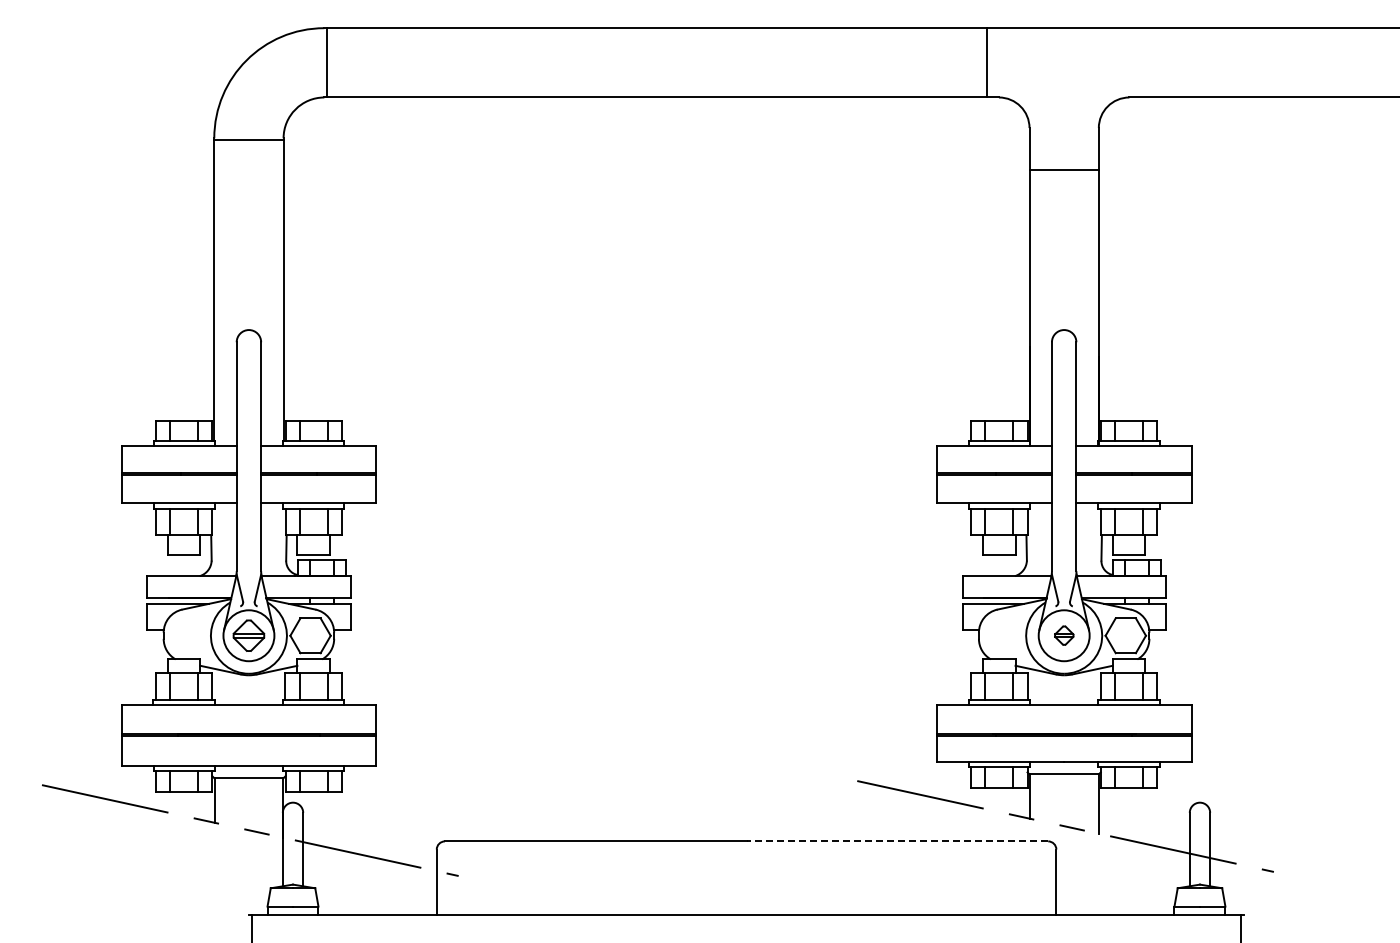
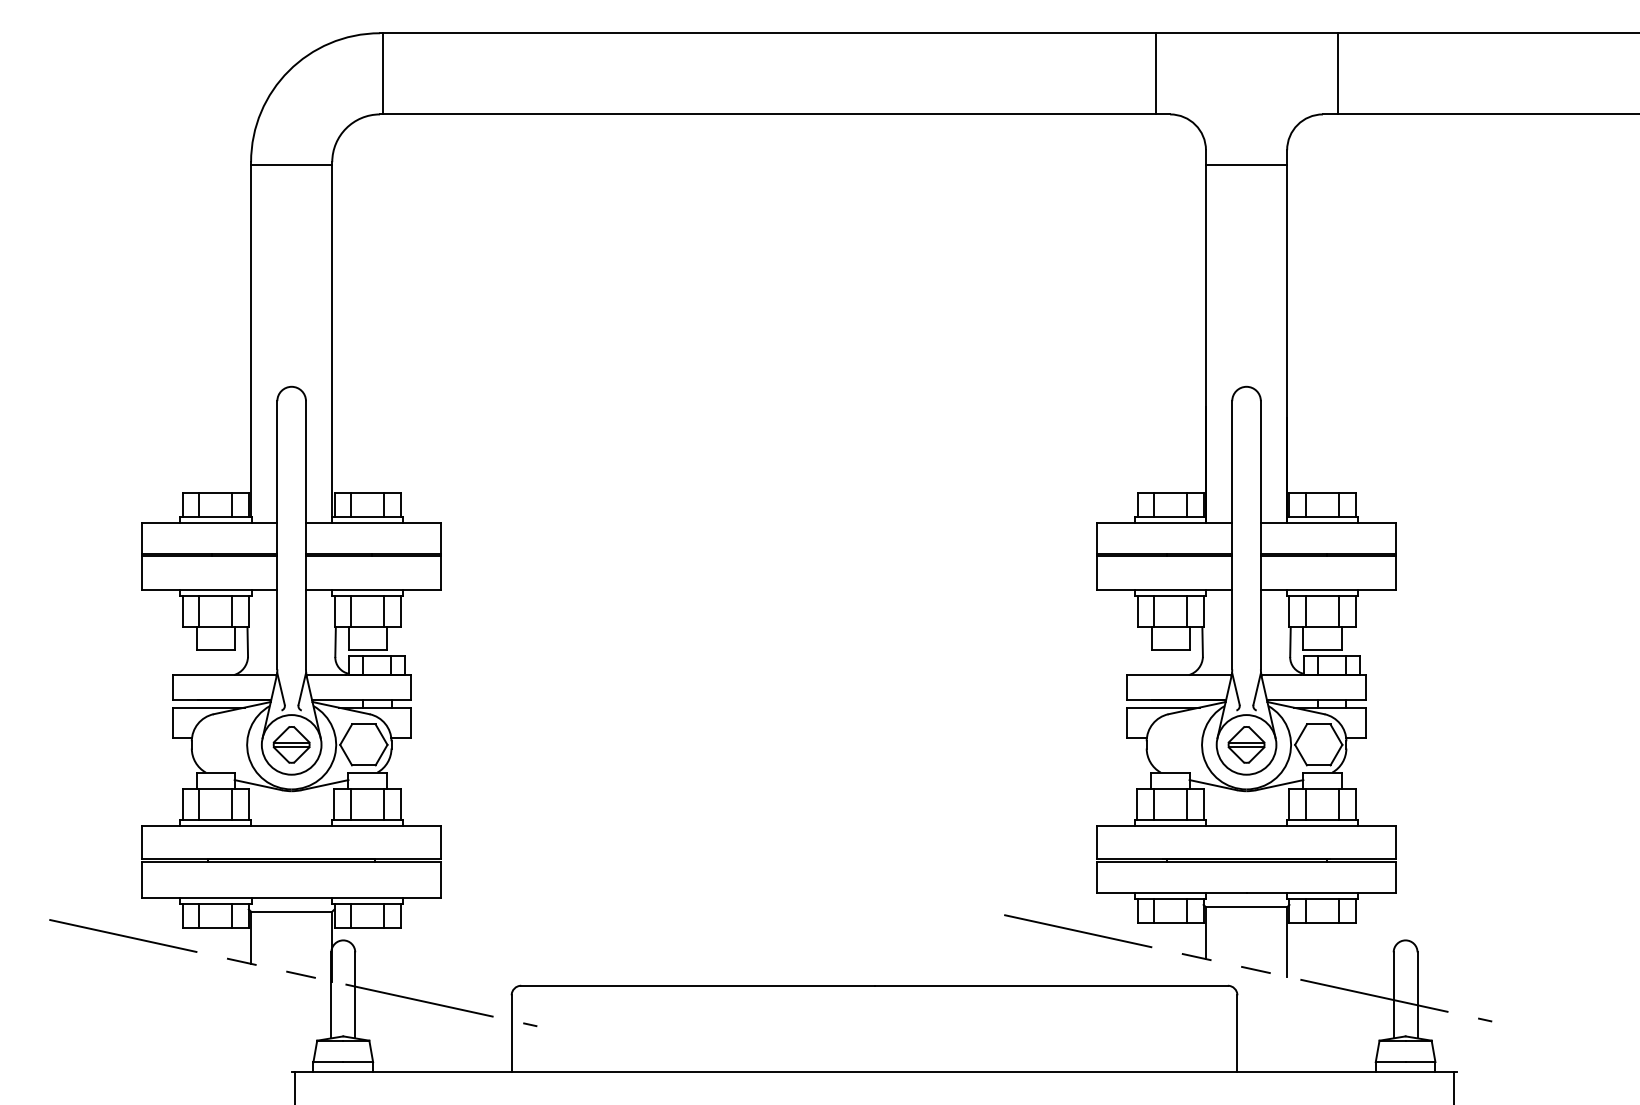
line: (1141, 62) -> (1337, 73), added
line: (1063, 170) -> (1245, 164), moved
part: (1064, 635) -> (1246, 744), size x1.67
line: (897, 841) -> (1051, 985), dashed -> solid

